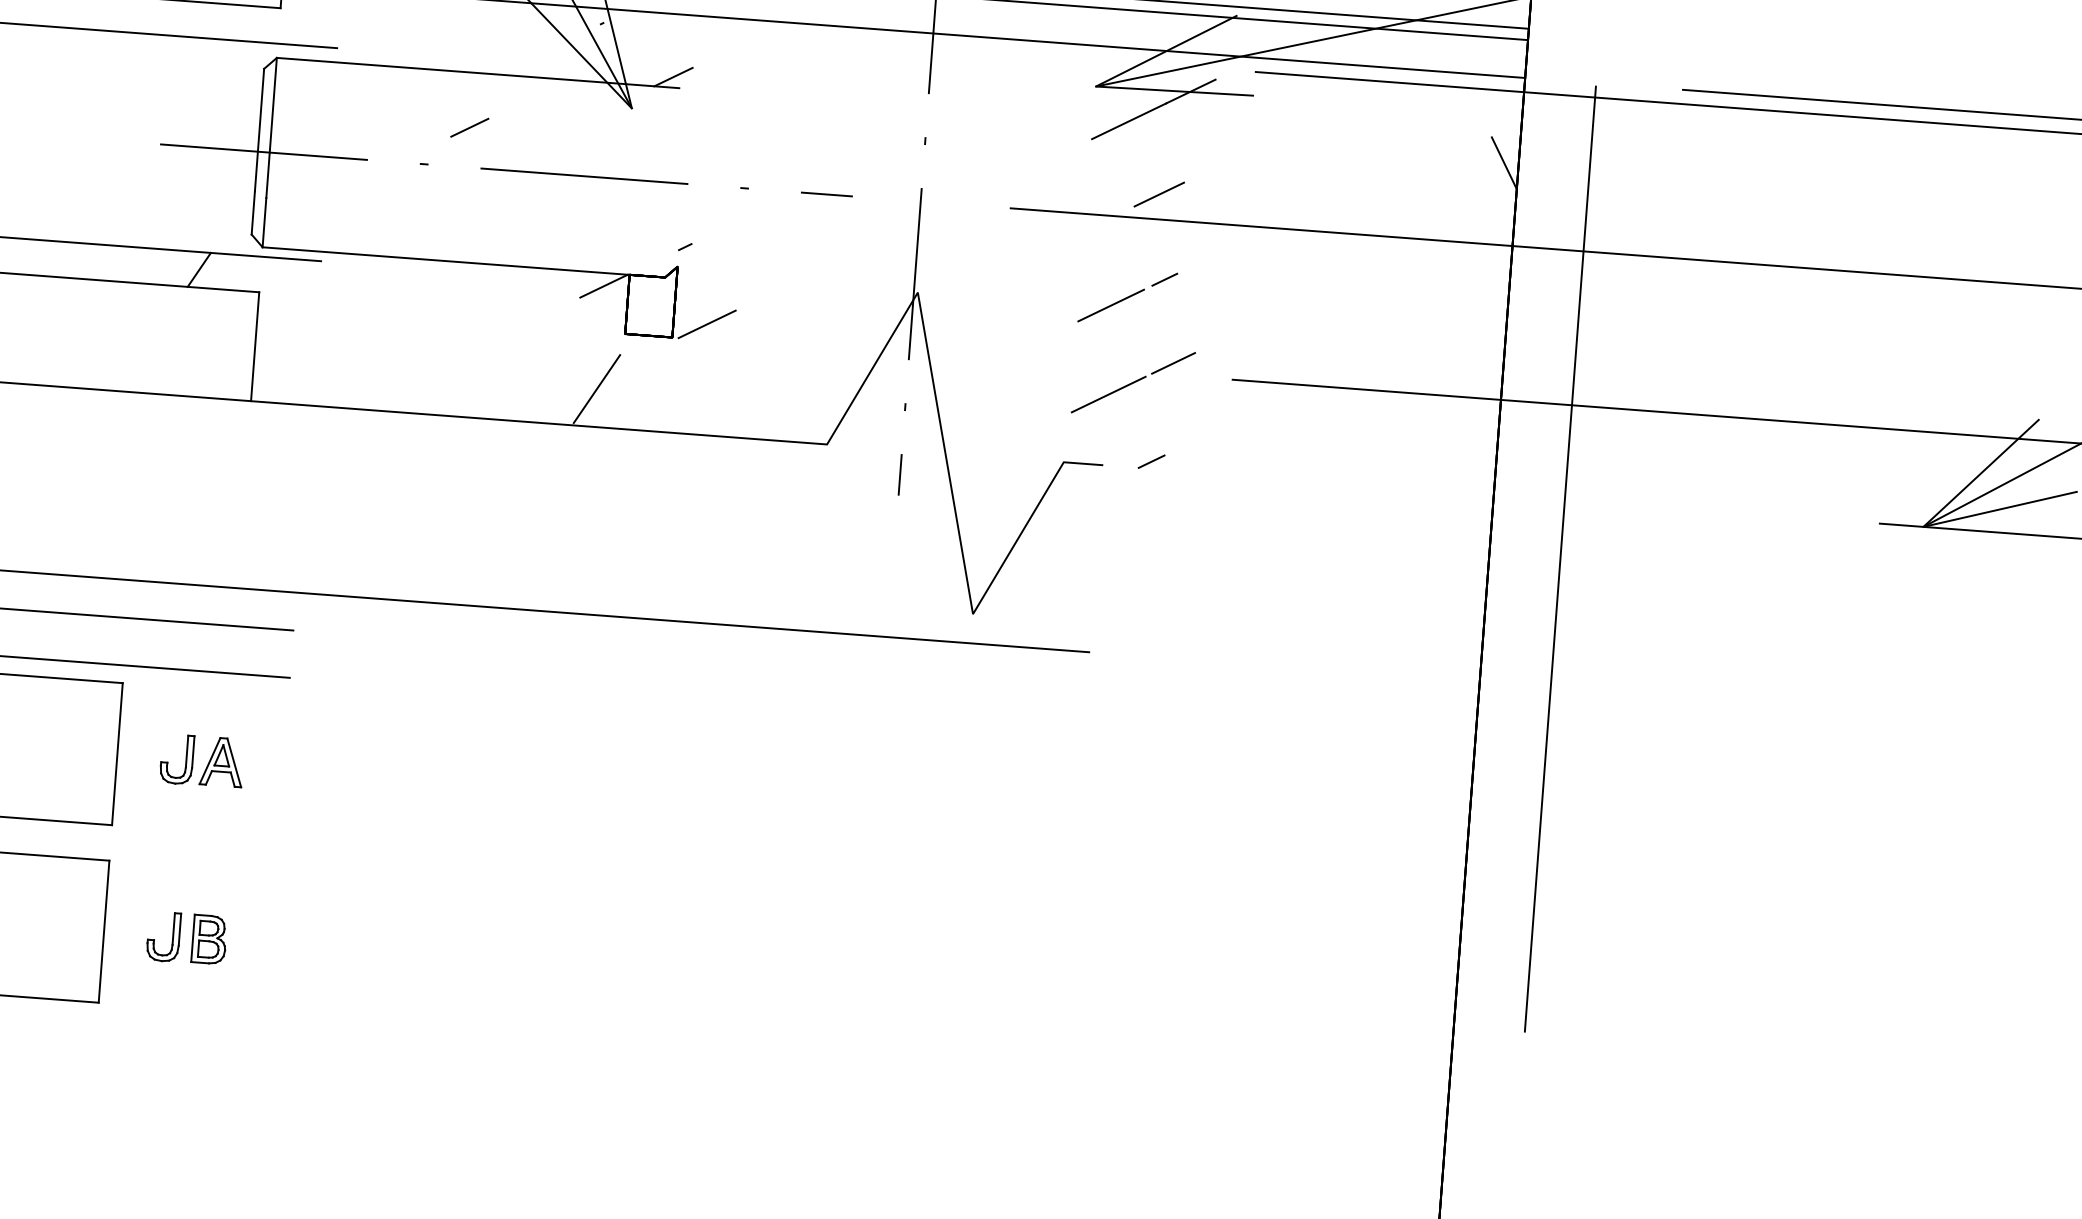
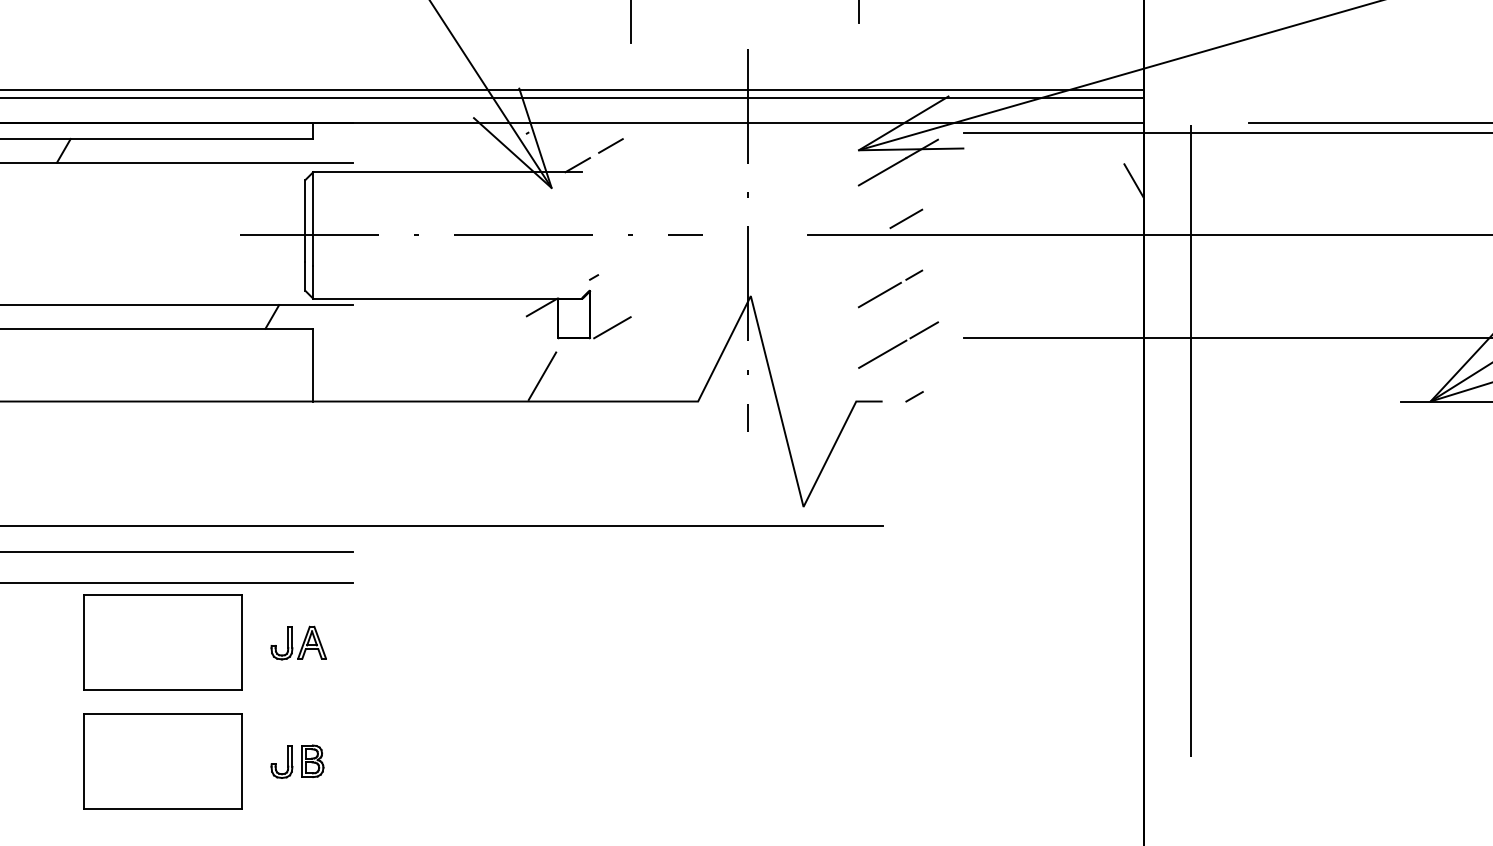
line: (469, 127) -> (610, 145), moved

